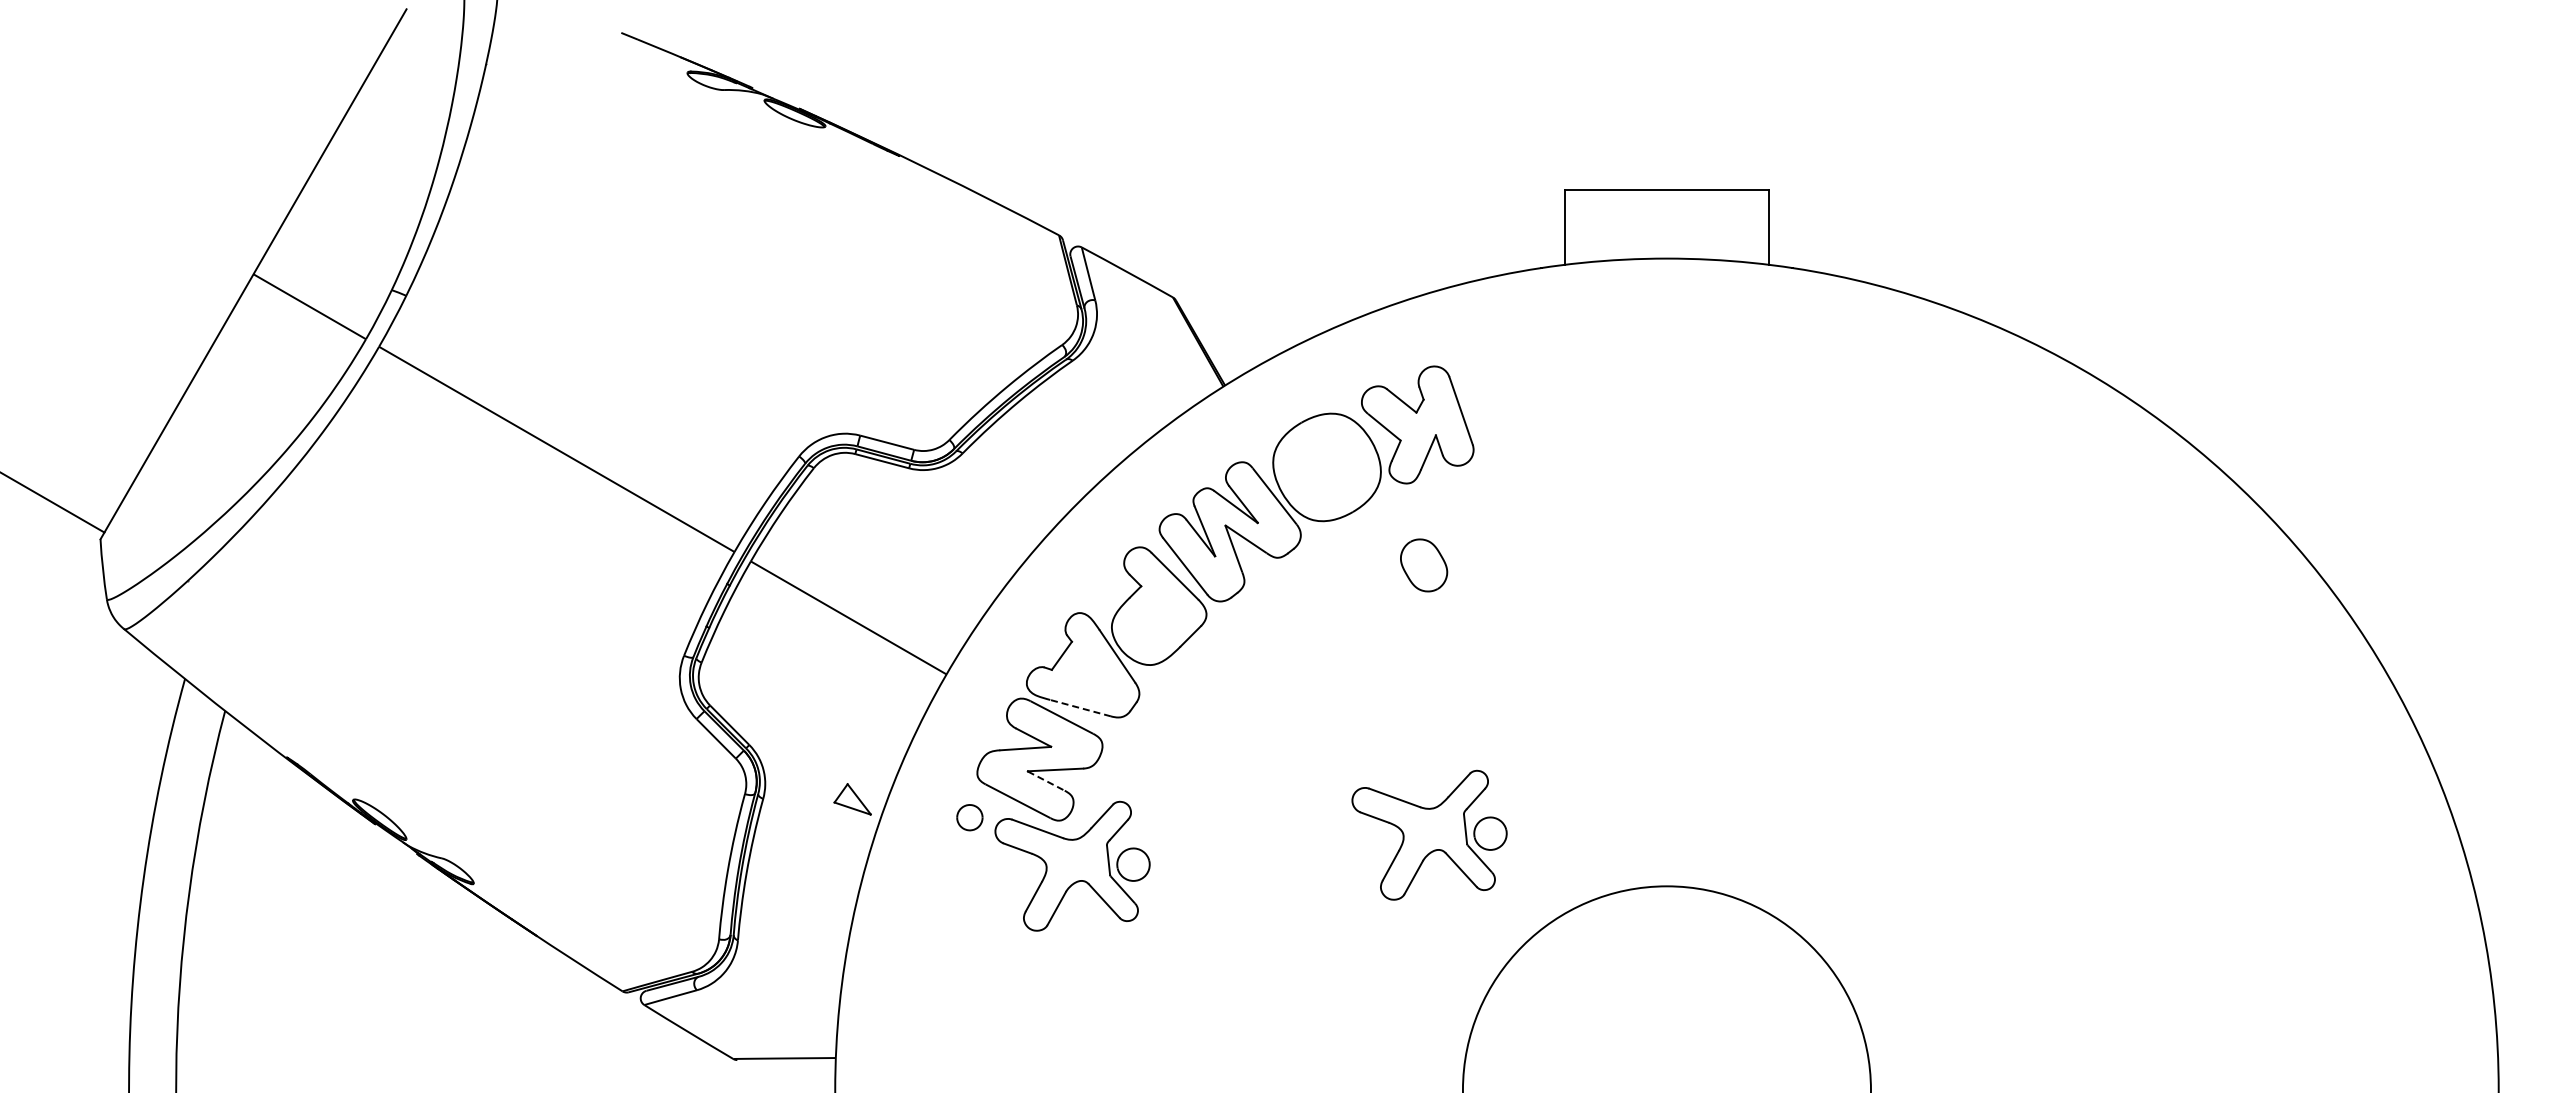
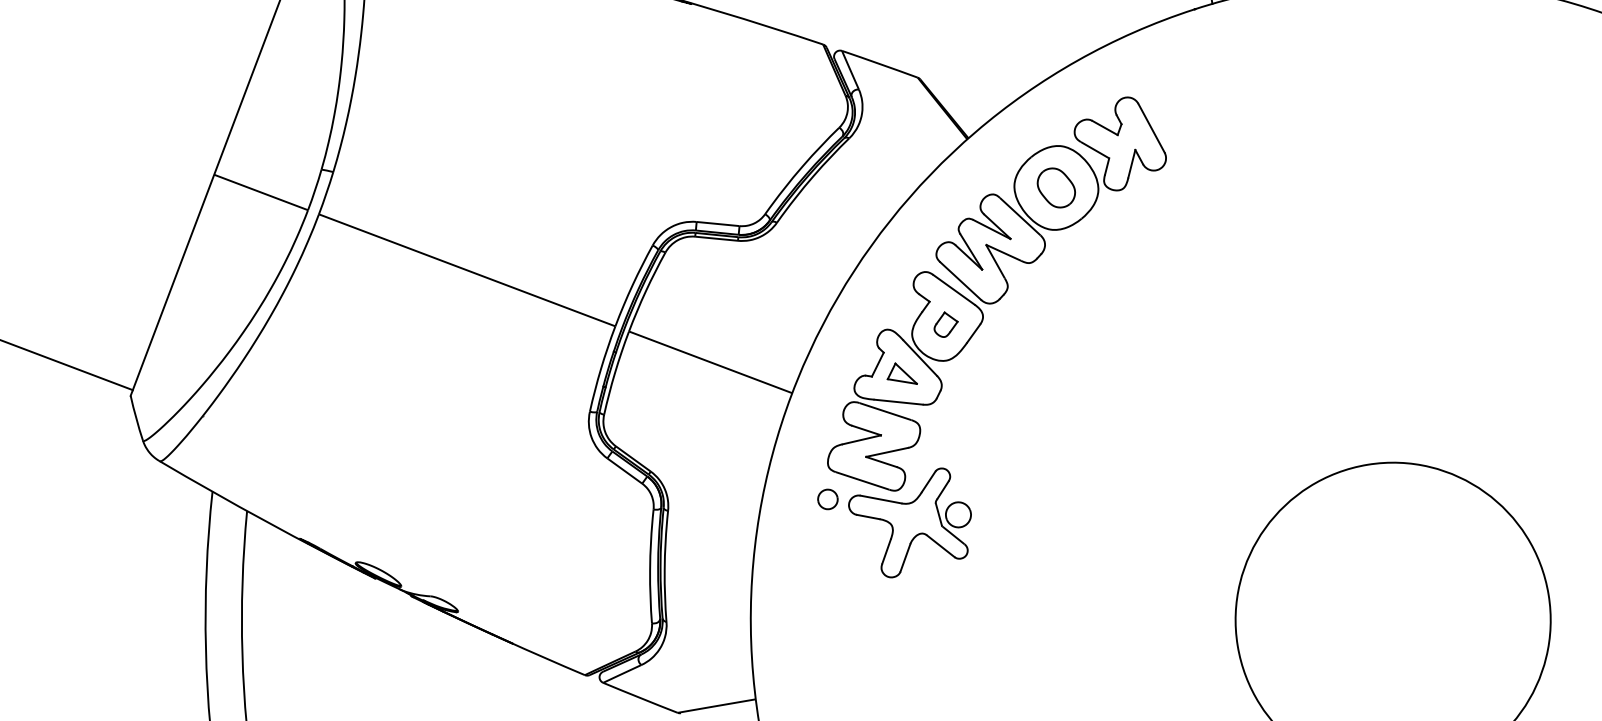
part: (1424, 565) -> (1056, 187), moved
part: (1156, 618) -> (945, 324), added
line: (1080, 708) -> (898, 402), dashed -> solid
line: (1046, 781) -> (881, 462), dashed -> solid
part: (852, 799) -> (901, 374), moved
part: (1429, 834) -> (1180, 454), removed

